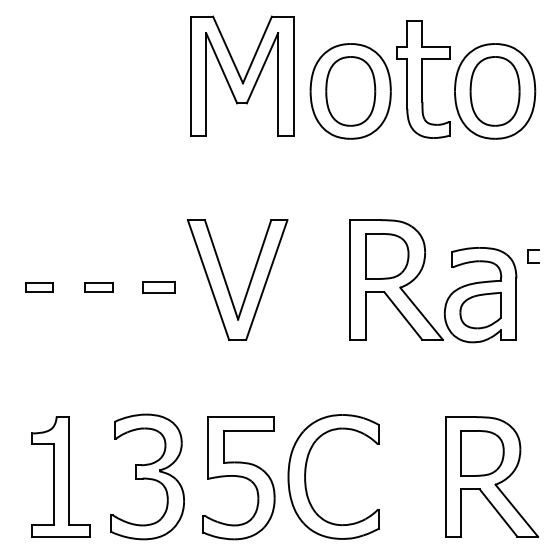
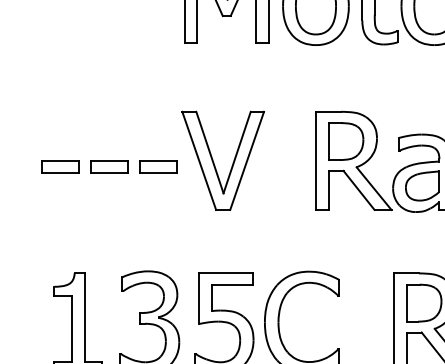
part: (39, 287) -> (60, 167), size x1.67
part: (98, 287) -> (109, 167), size x1.67
part: (158, 287) -> (158, 167), size x1.43

